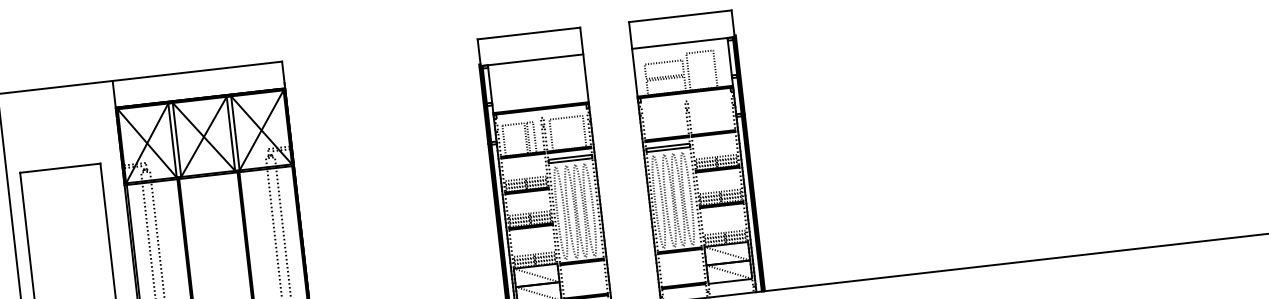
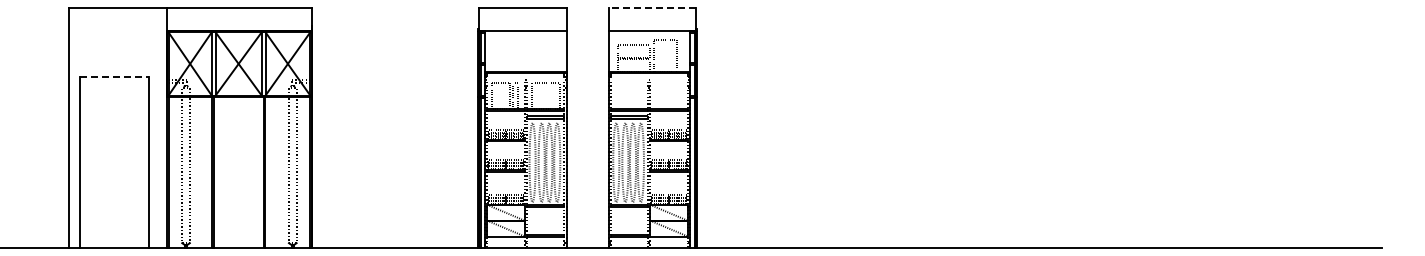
line: (680, 15) -> (652, 7), solid -> dashed
line: (60, 168) -> (114, 76), solid -> dashed

